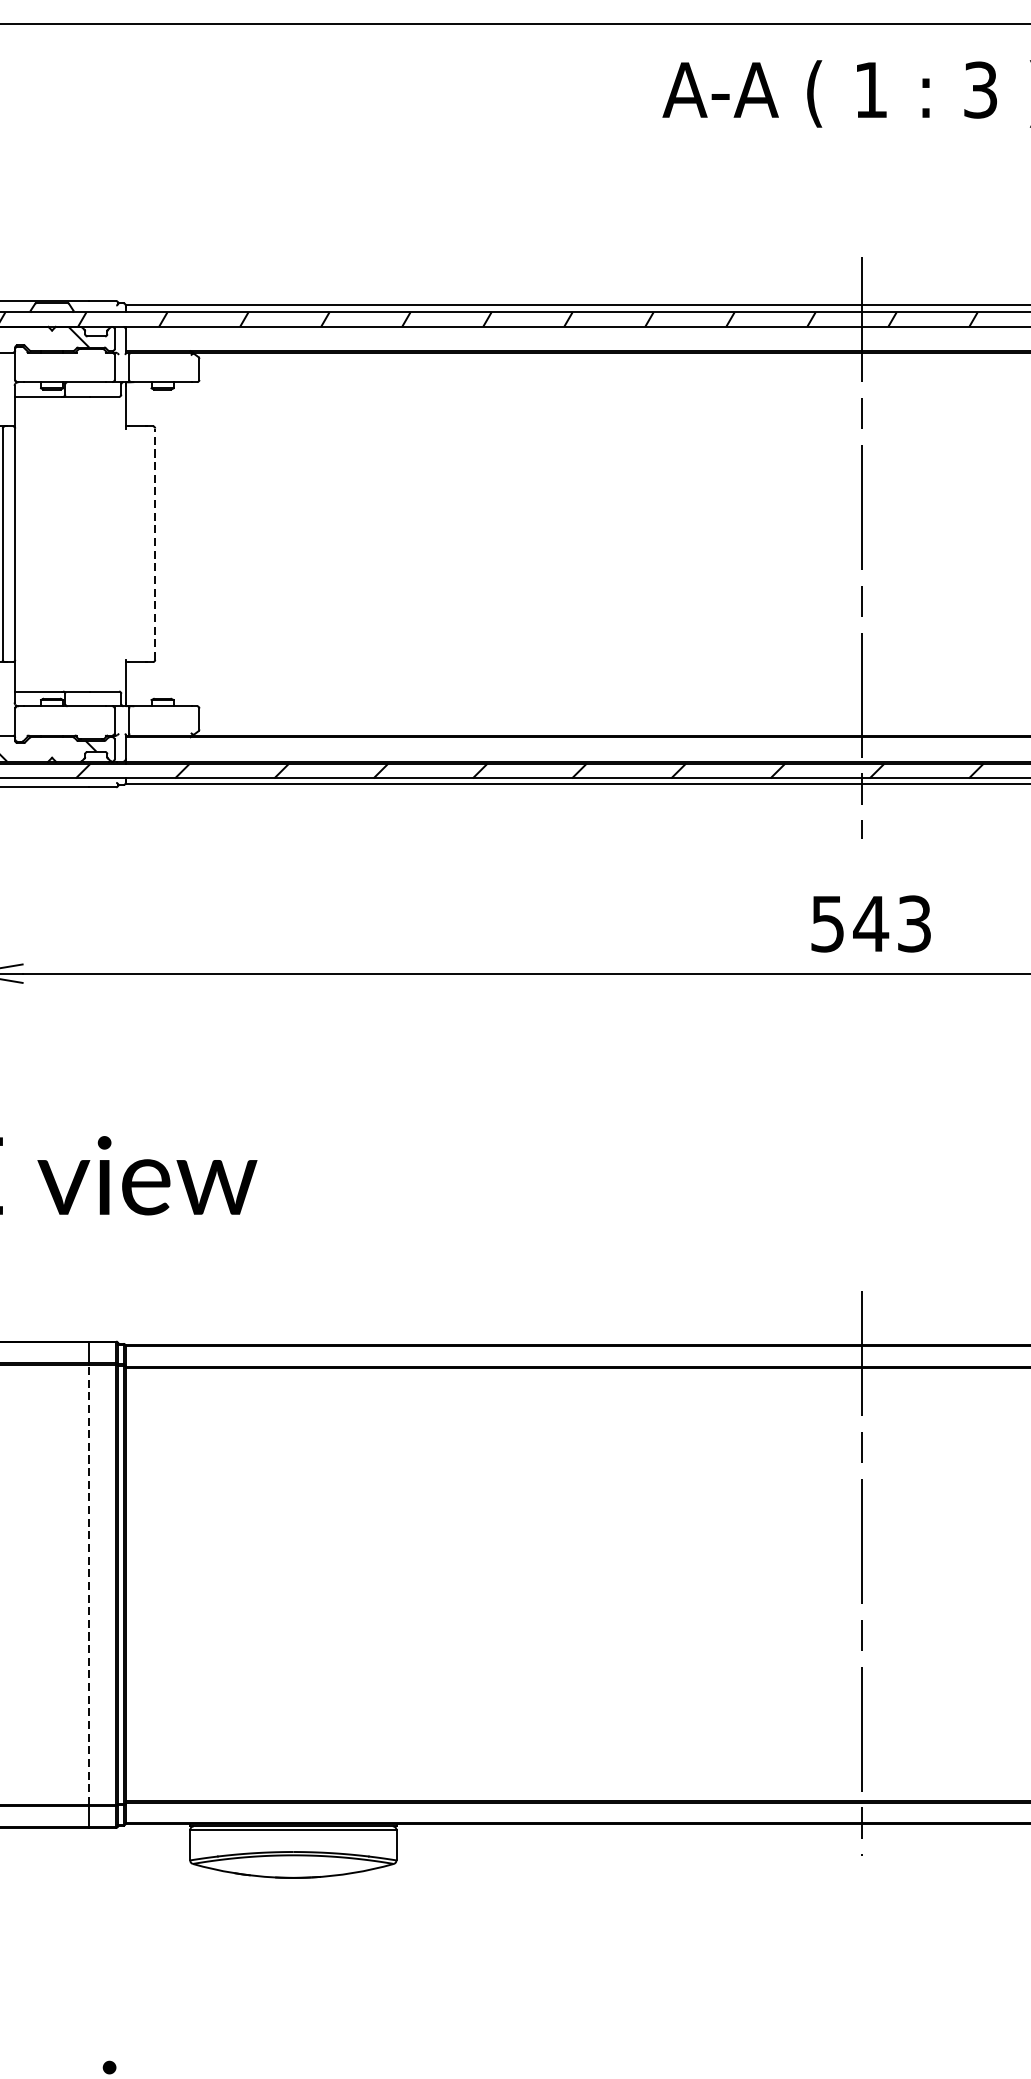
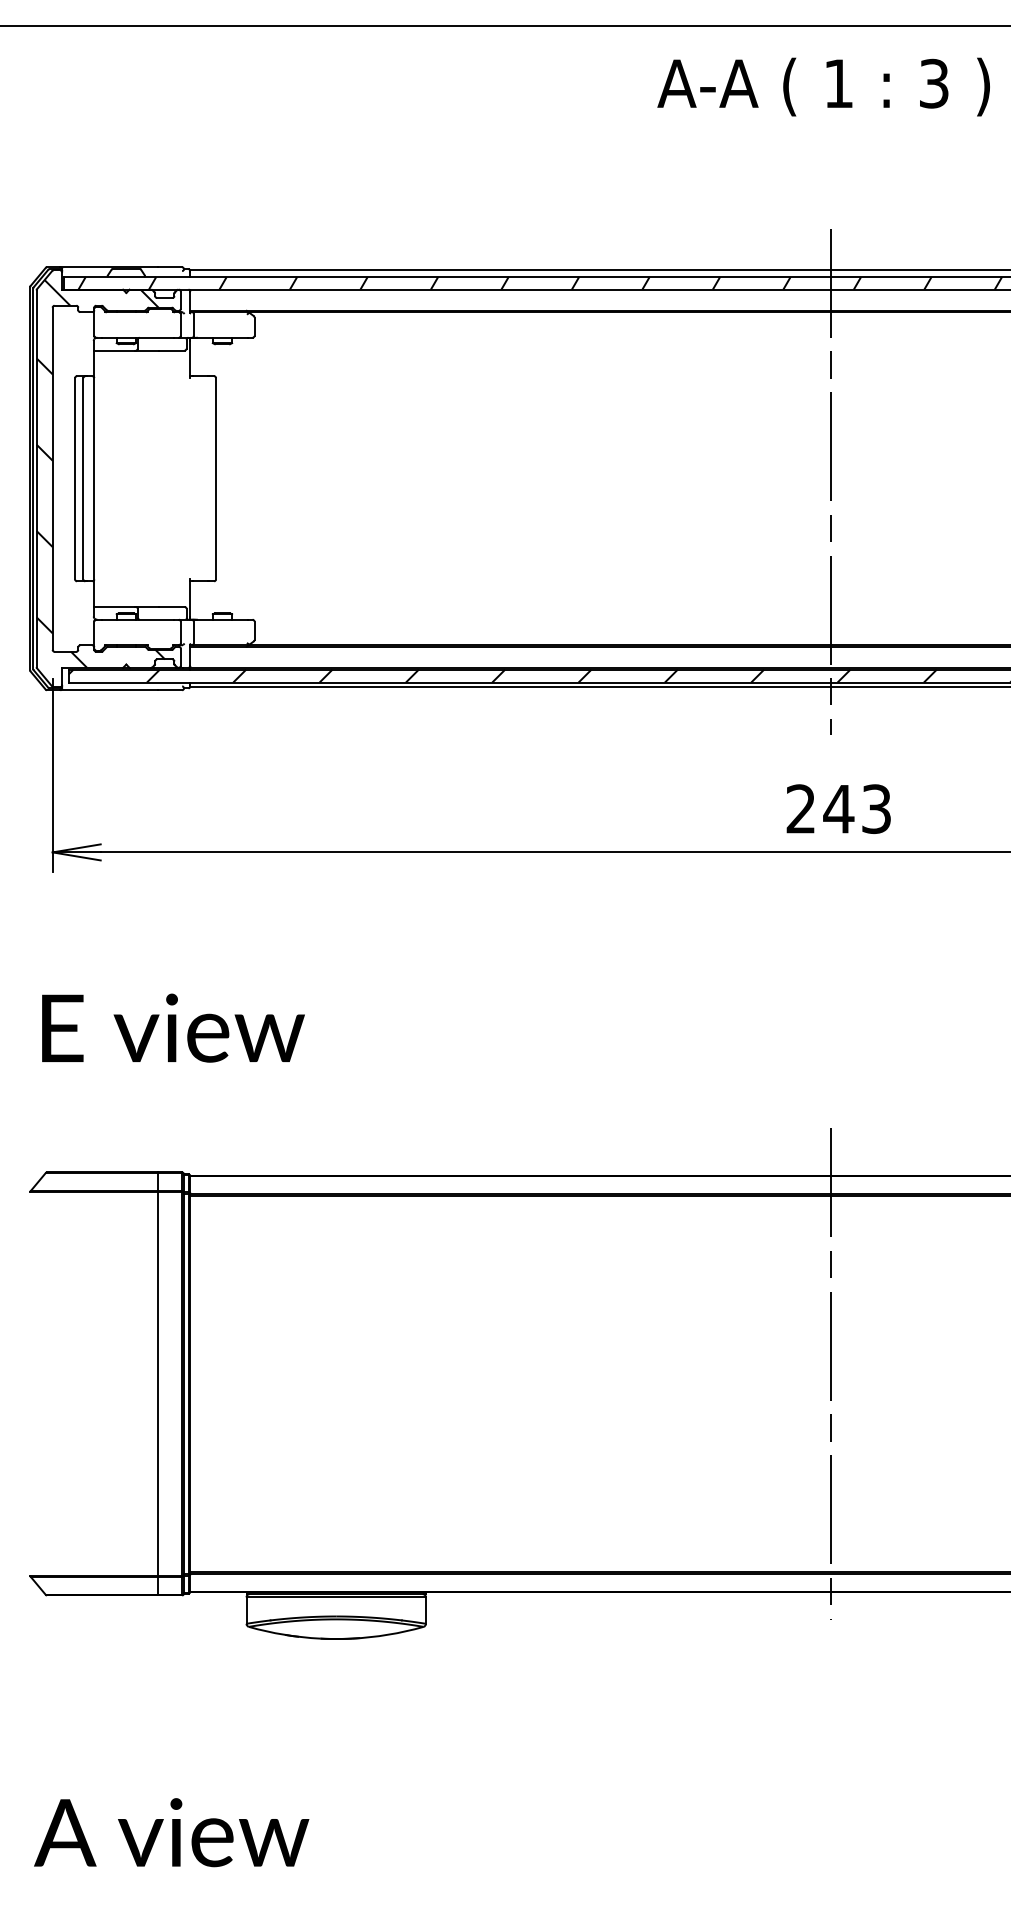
line: (155, 543) -> (216, 478), dashed -> solid
text: (827, 924) -> (800, 809), 543 -> 243
line: (89, 1584) -> (158, 1383), dashed -> solid

